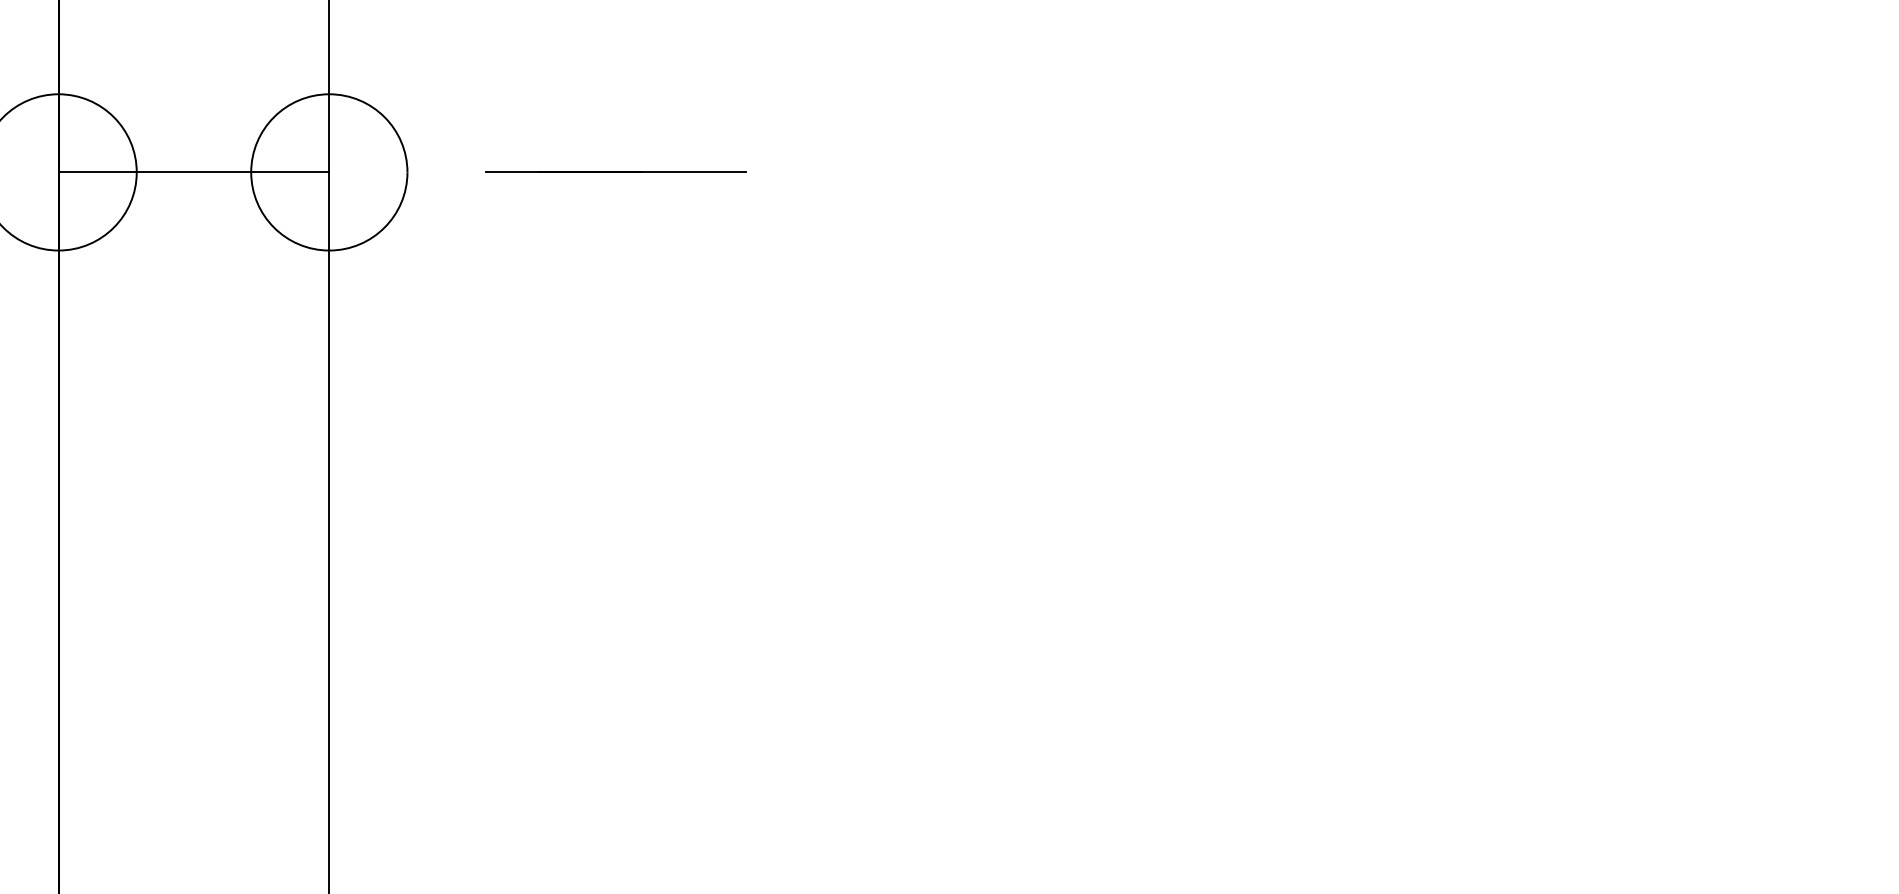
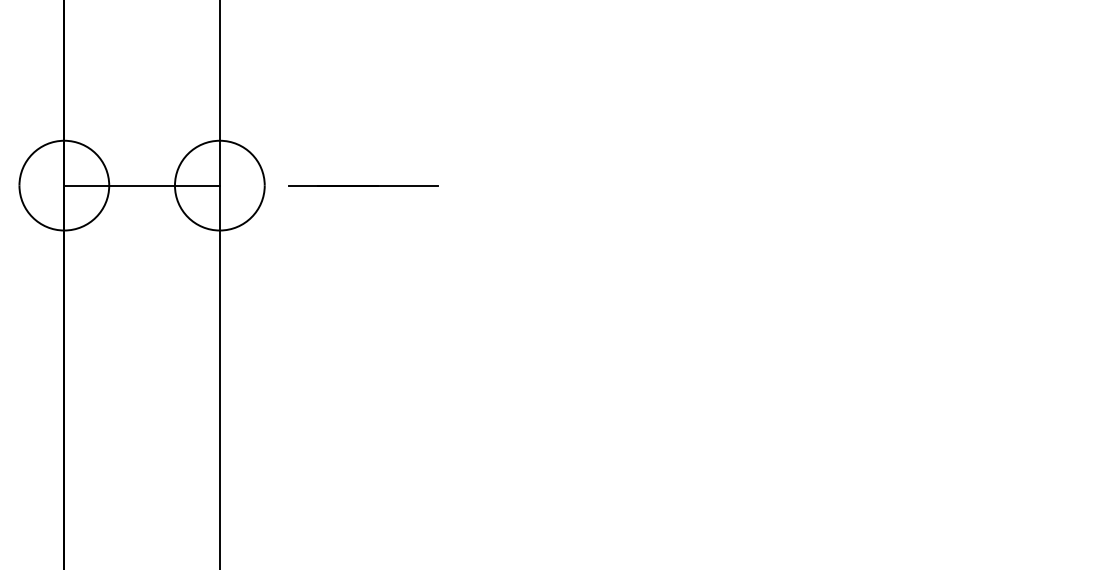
line: (615, 172) -> (363, 185), moved

